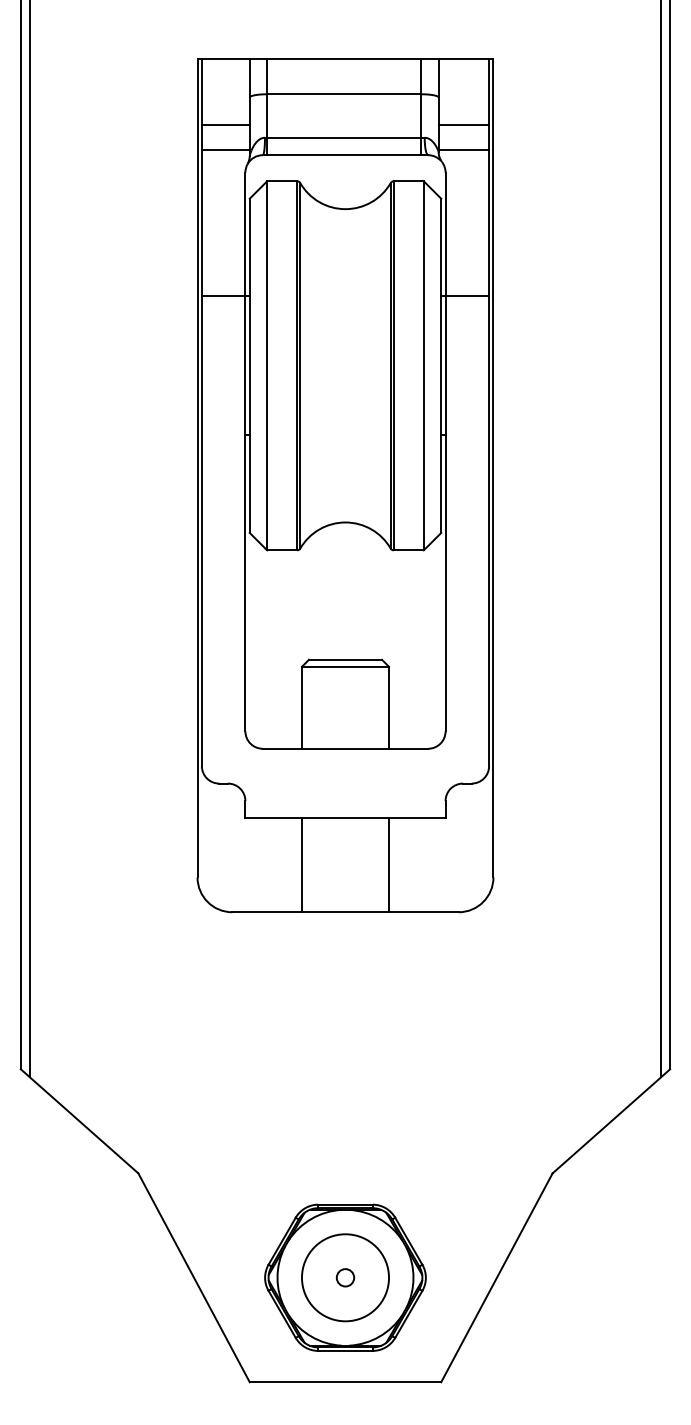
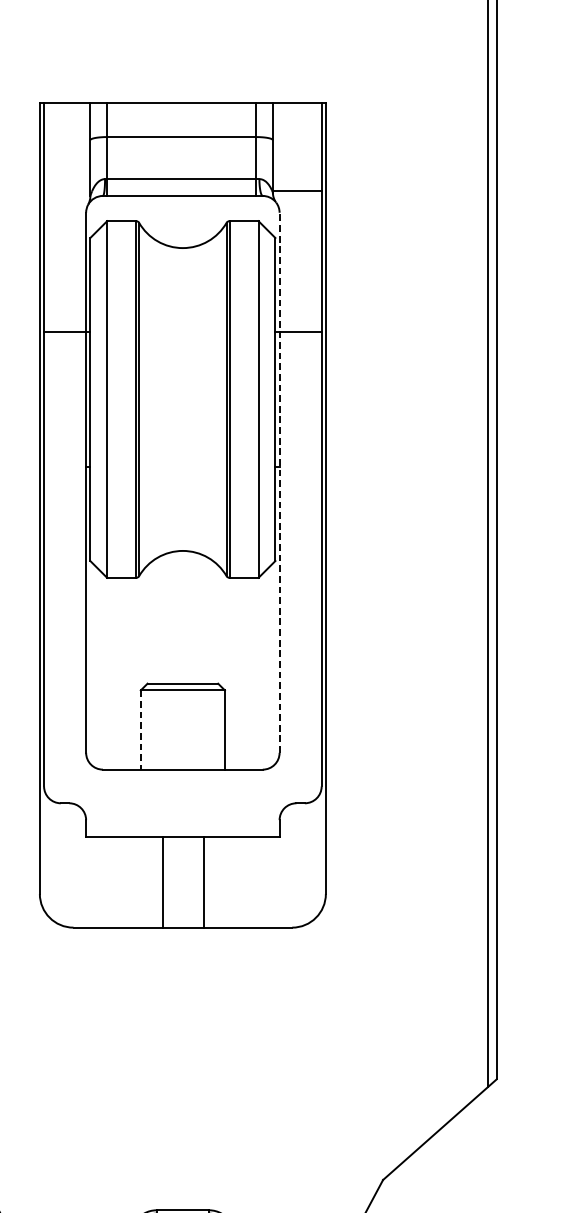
line: (225, 125) -> (66, 167), removed
line: (463, 125) -> (296, 167), removed
line: (225, 149) -> (66, 190), removed
line: (445, 451) -> (279, 482), solid -> dashed
line: (301, 707) -> (140, 729), solid -> dashed
line: (301, 865) -> (162, 882), moved
line: (389, 865) -> (204, 882), moved

